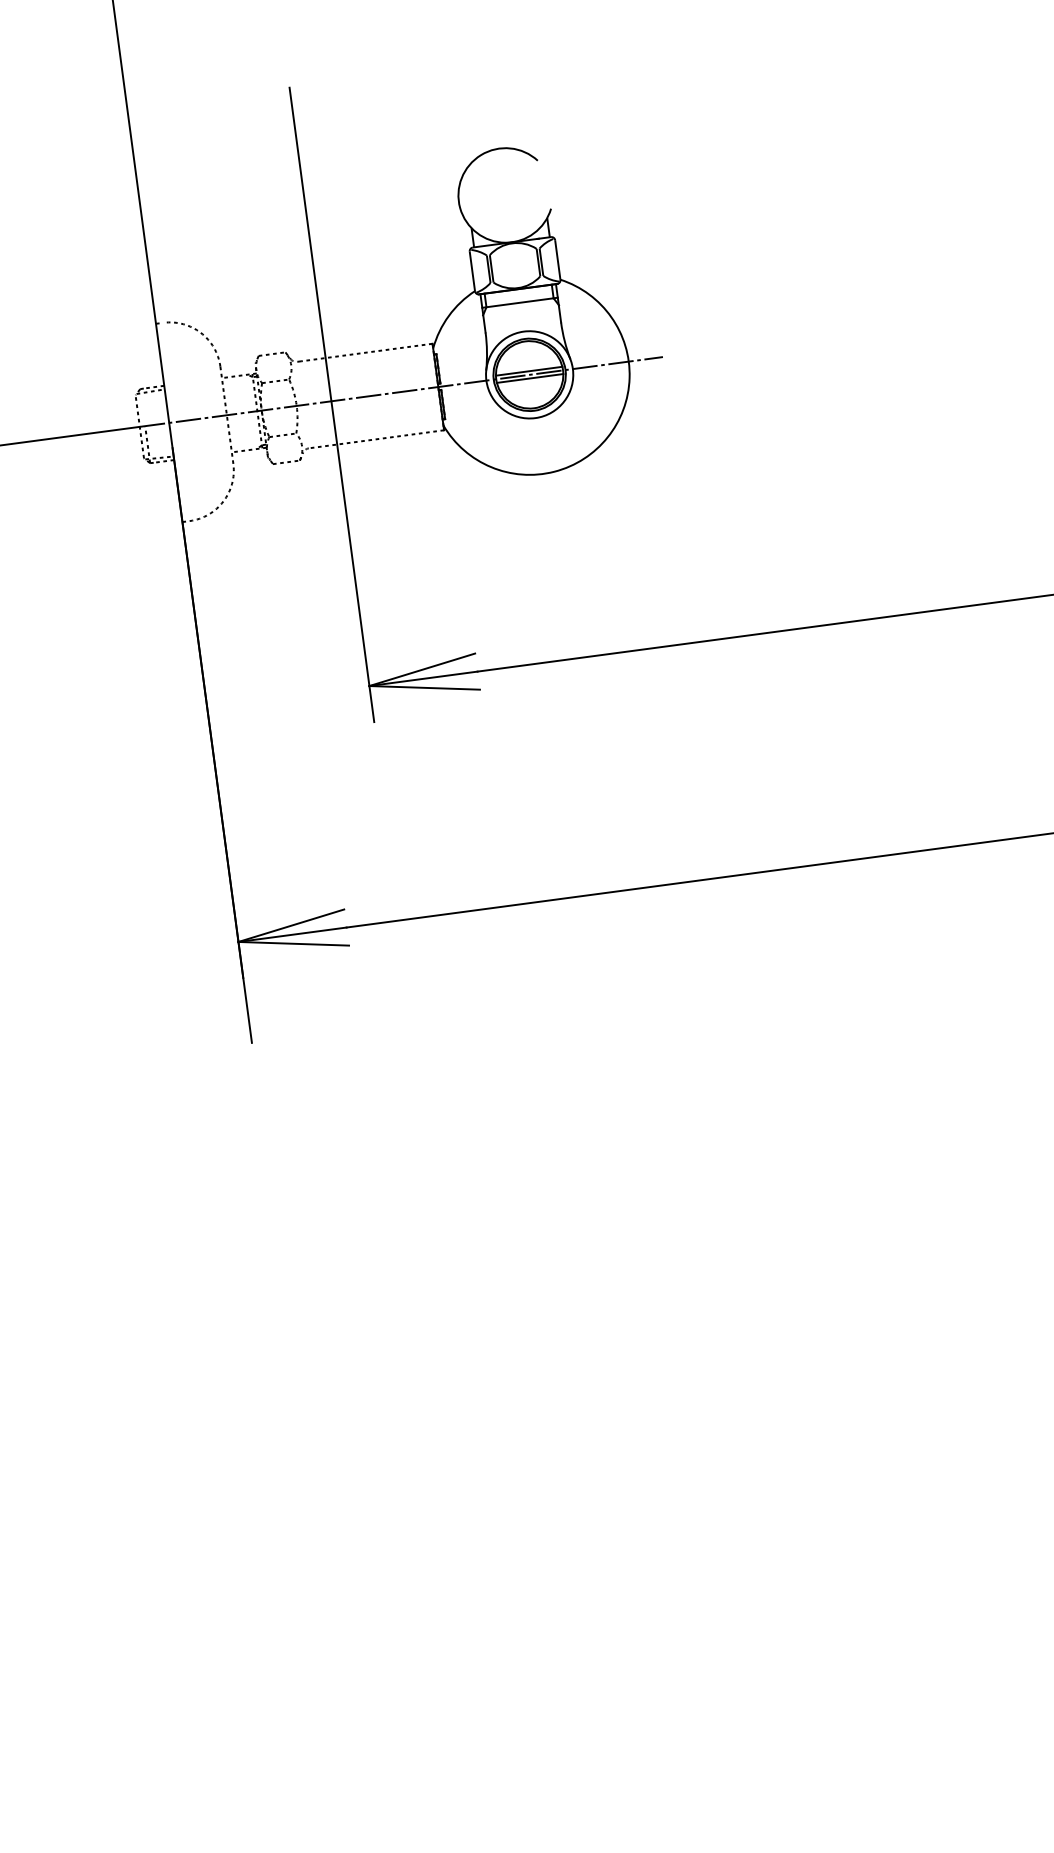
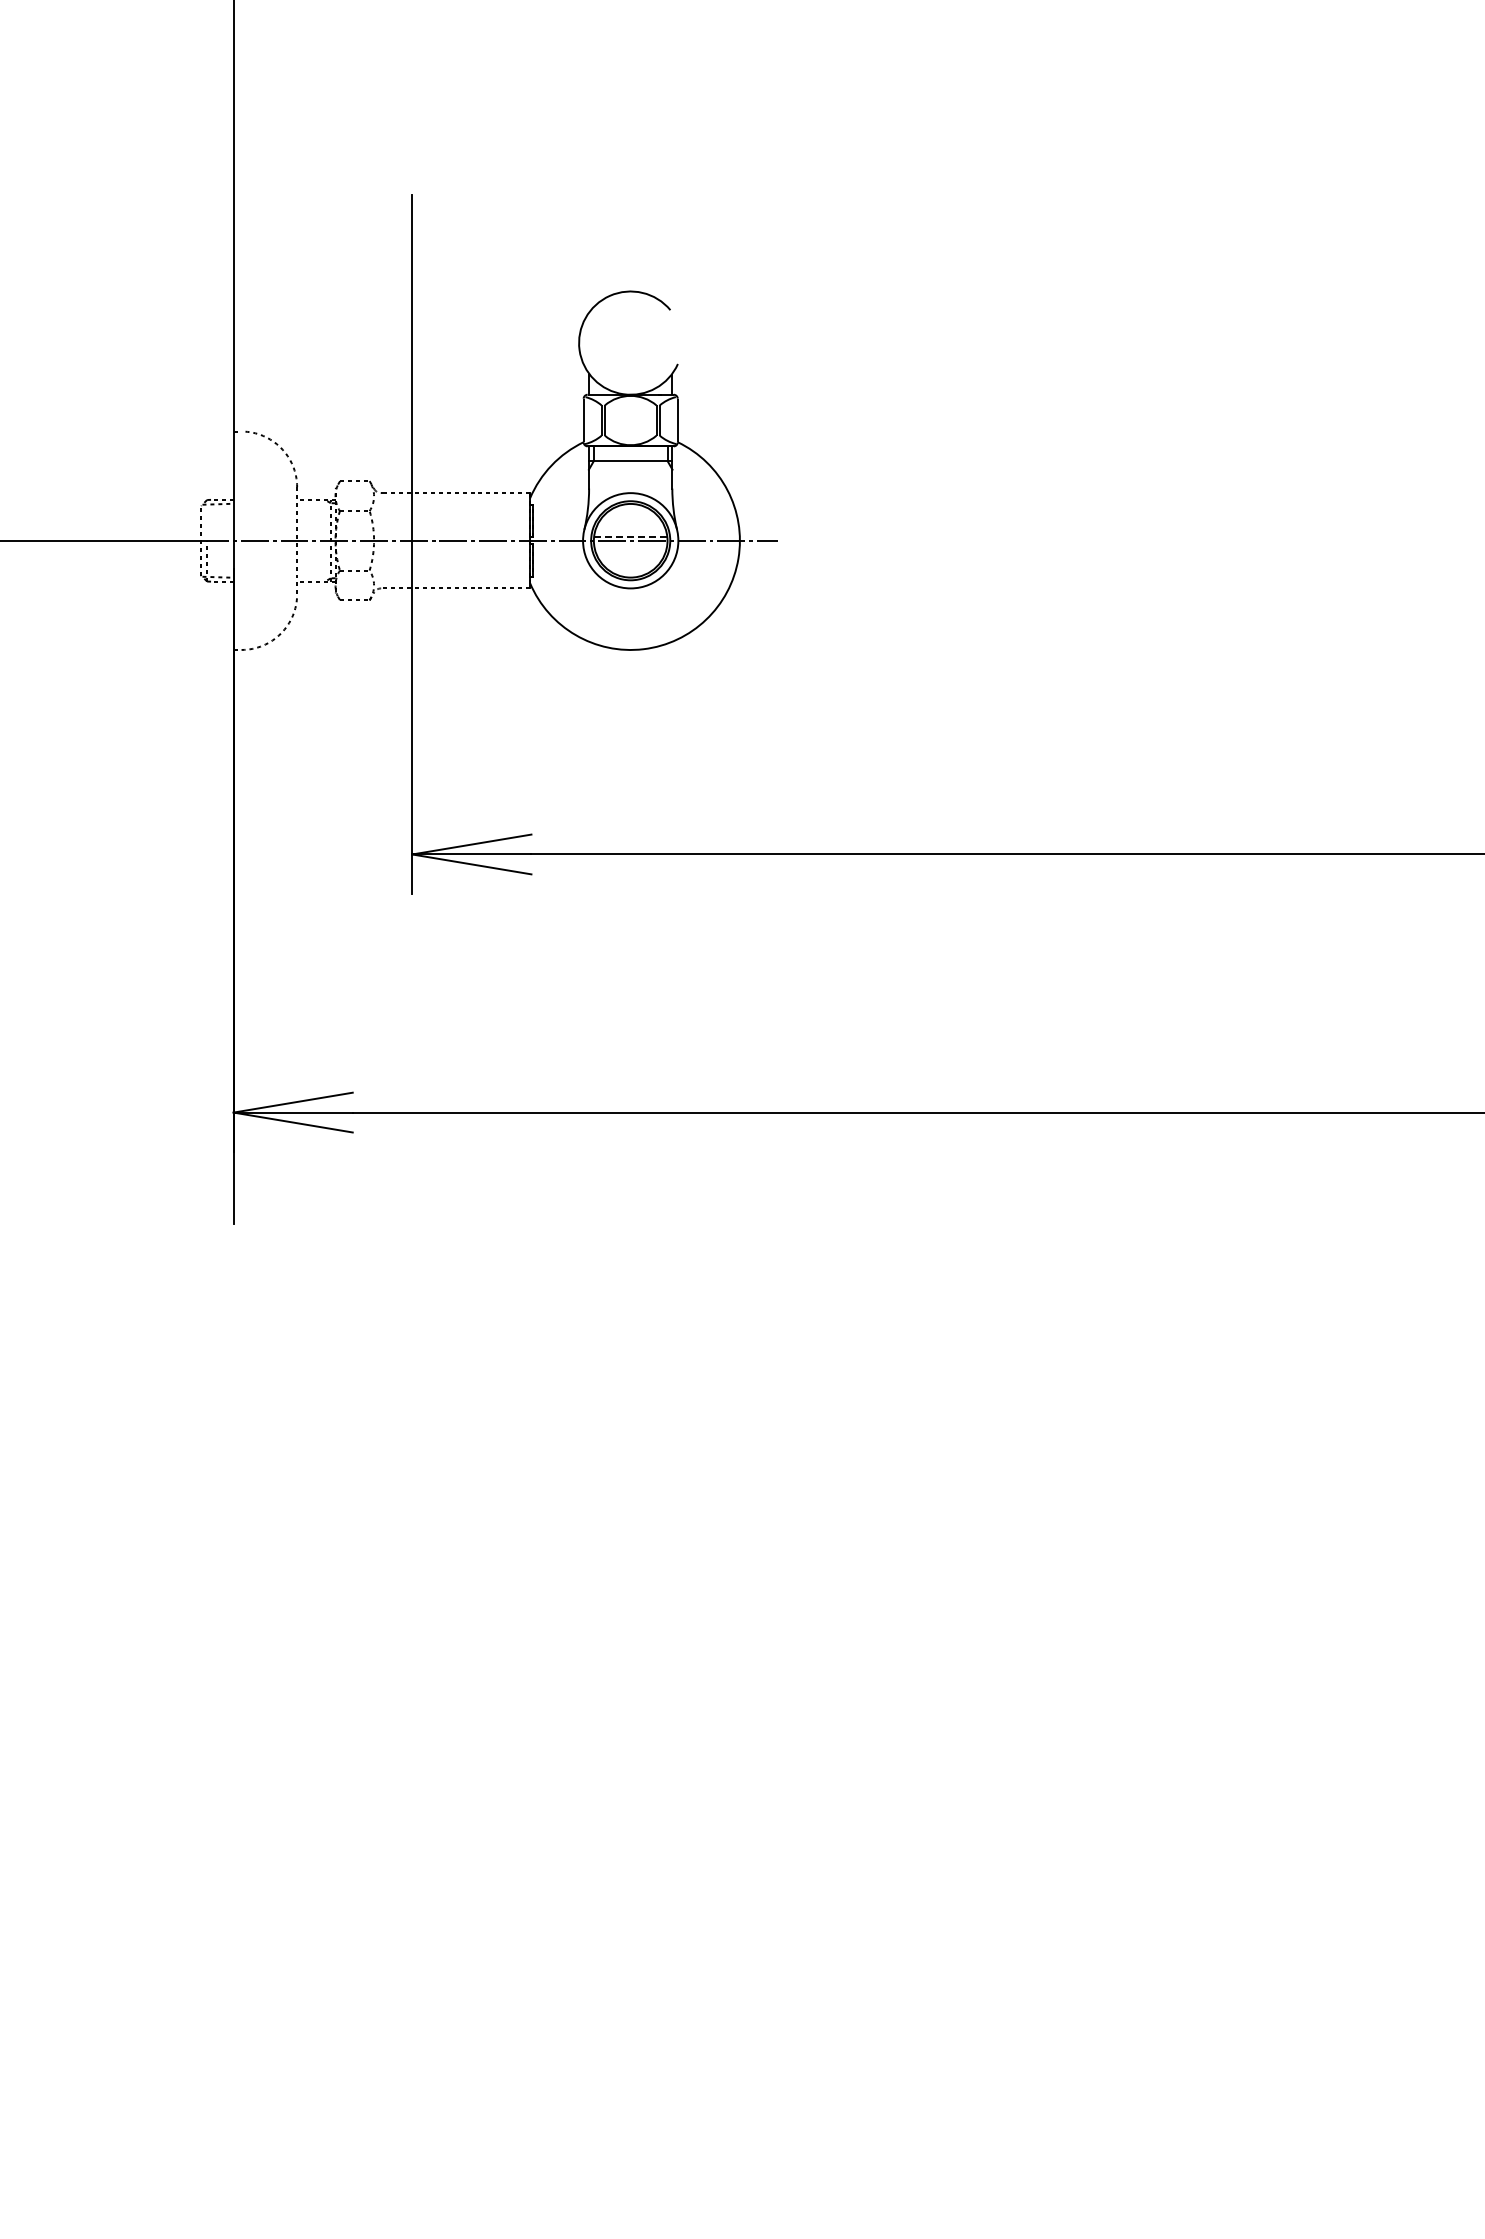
line: (528, 371) -> (630, 536), solid -> dashed
line: (529, 378) -> (630, 544), removed

